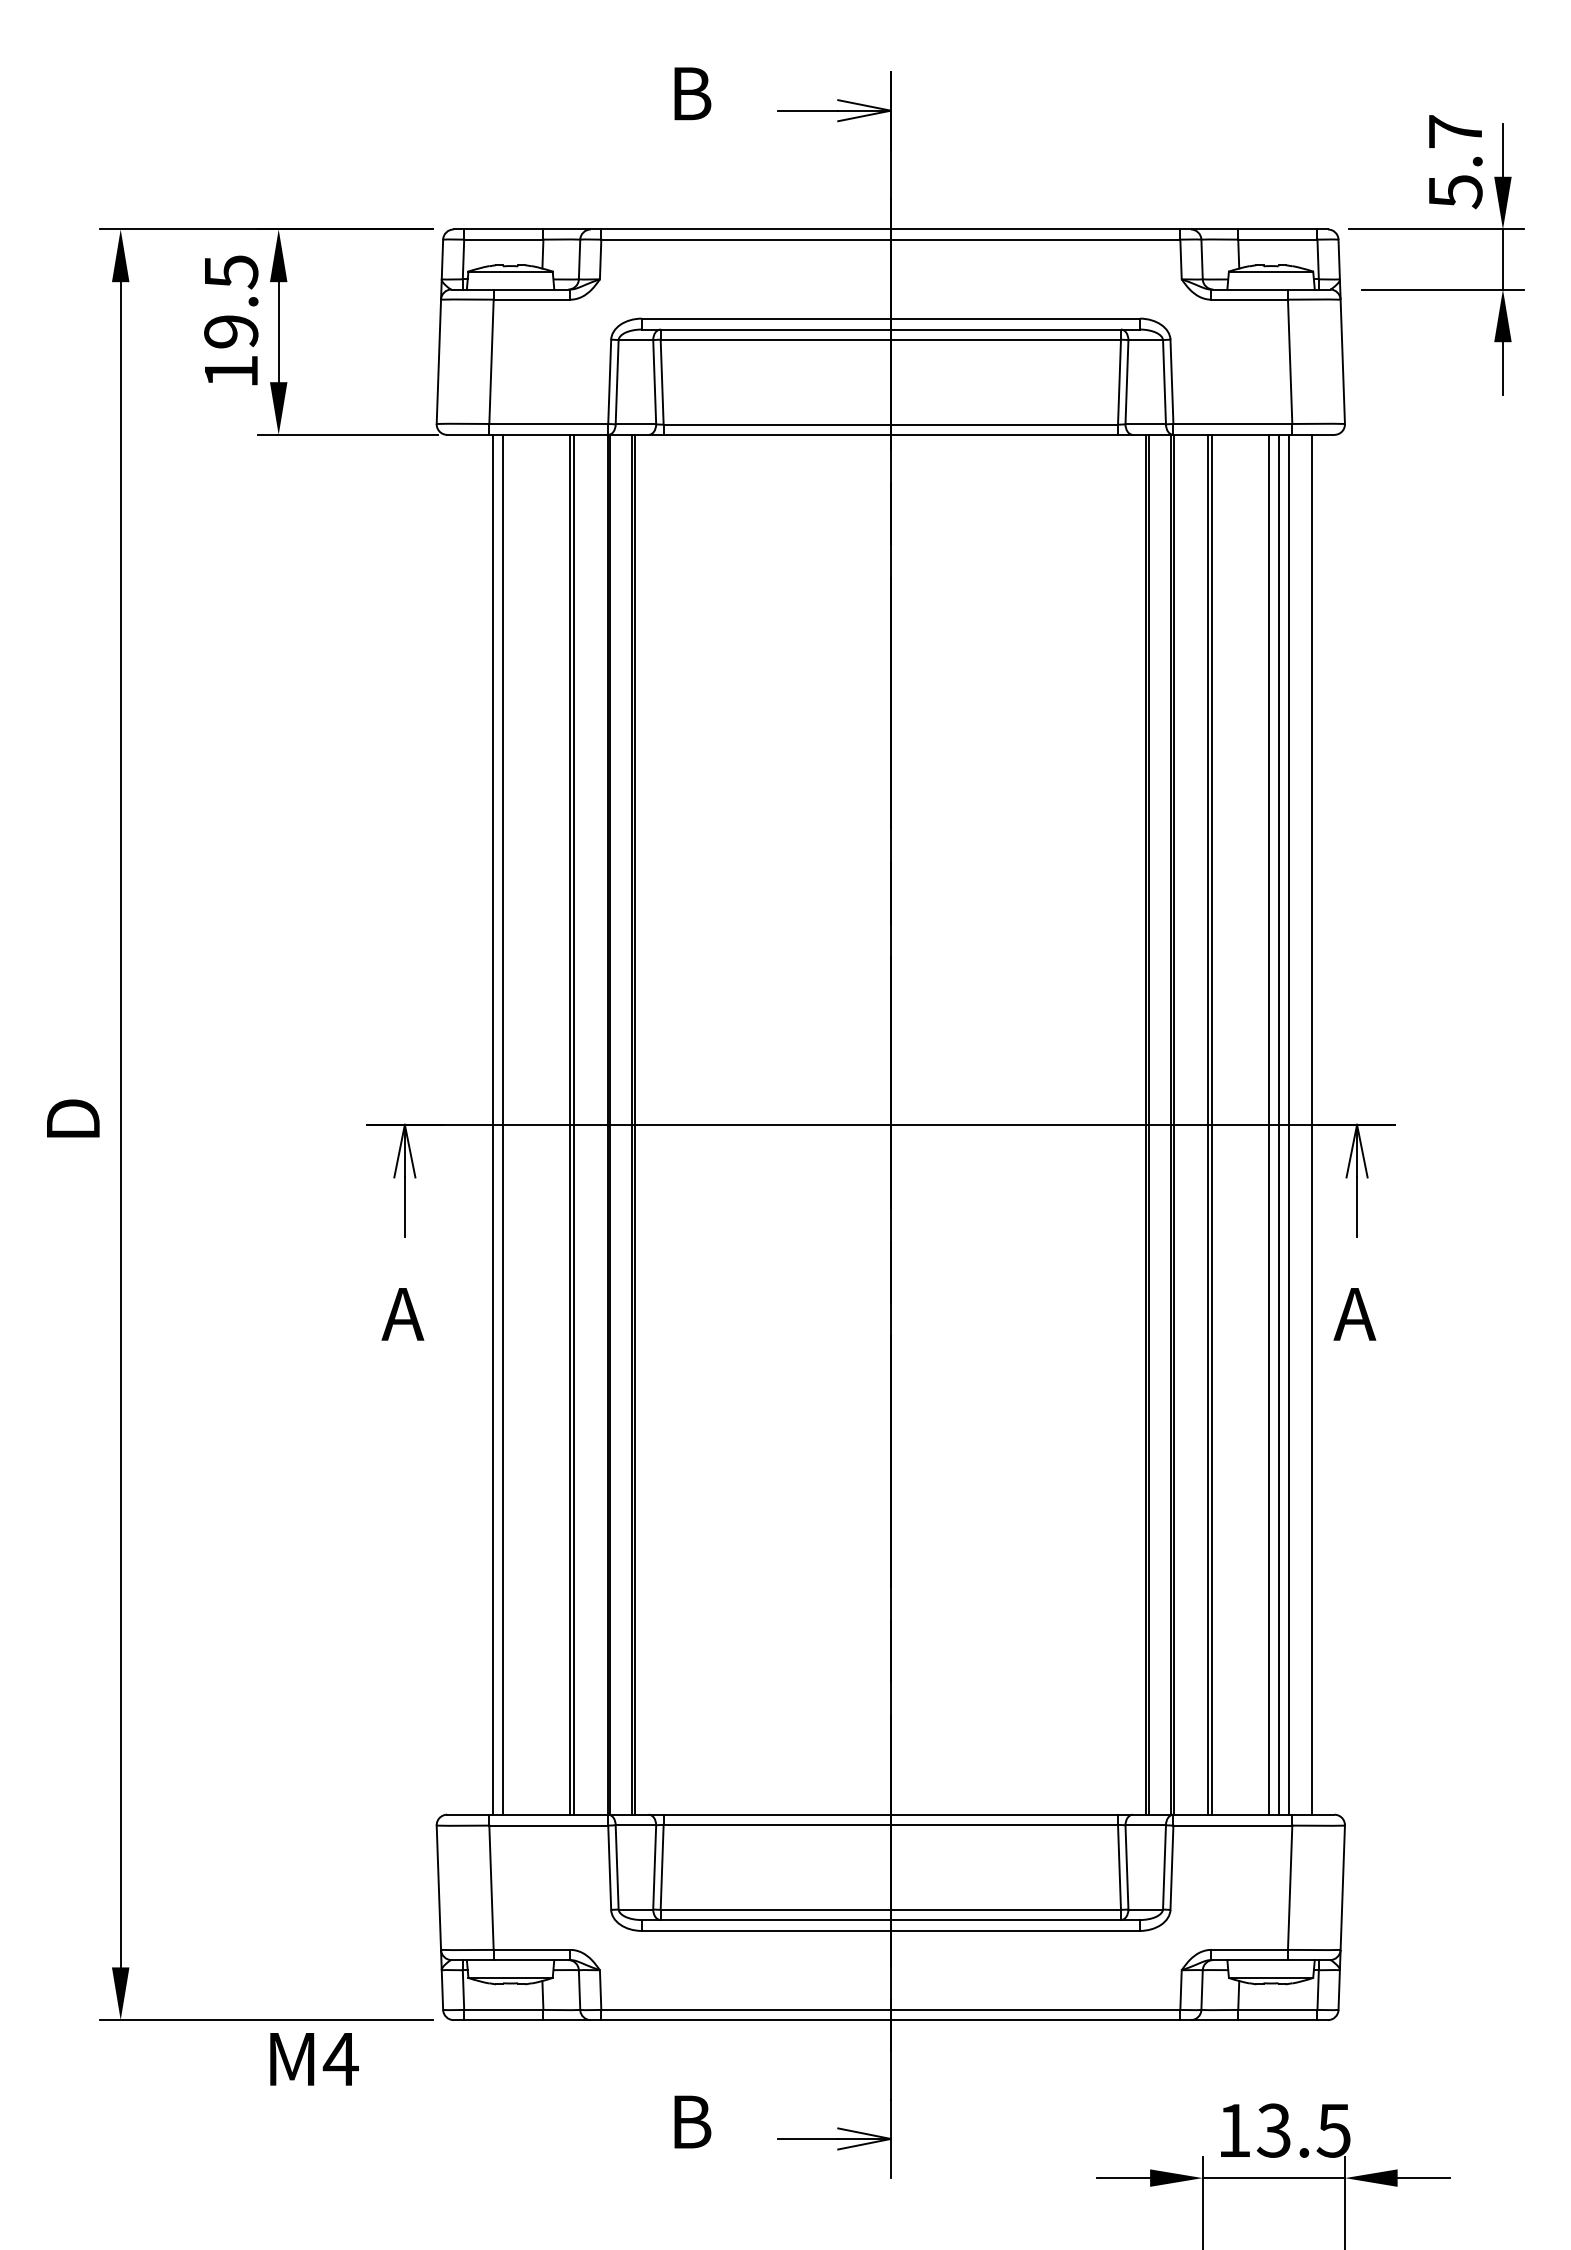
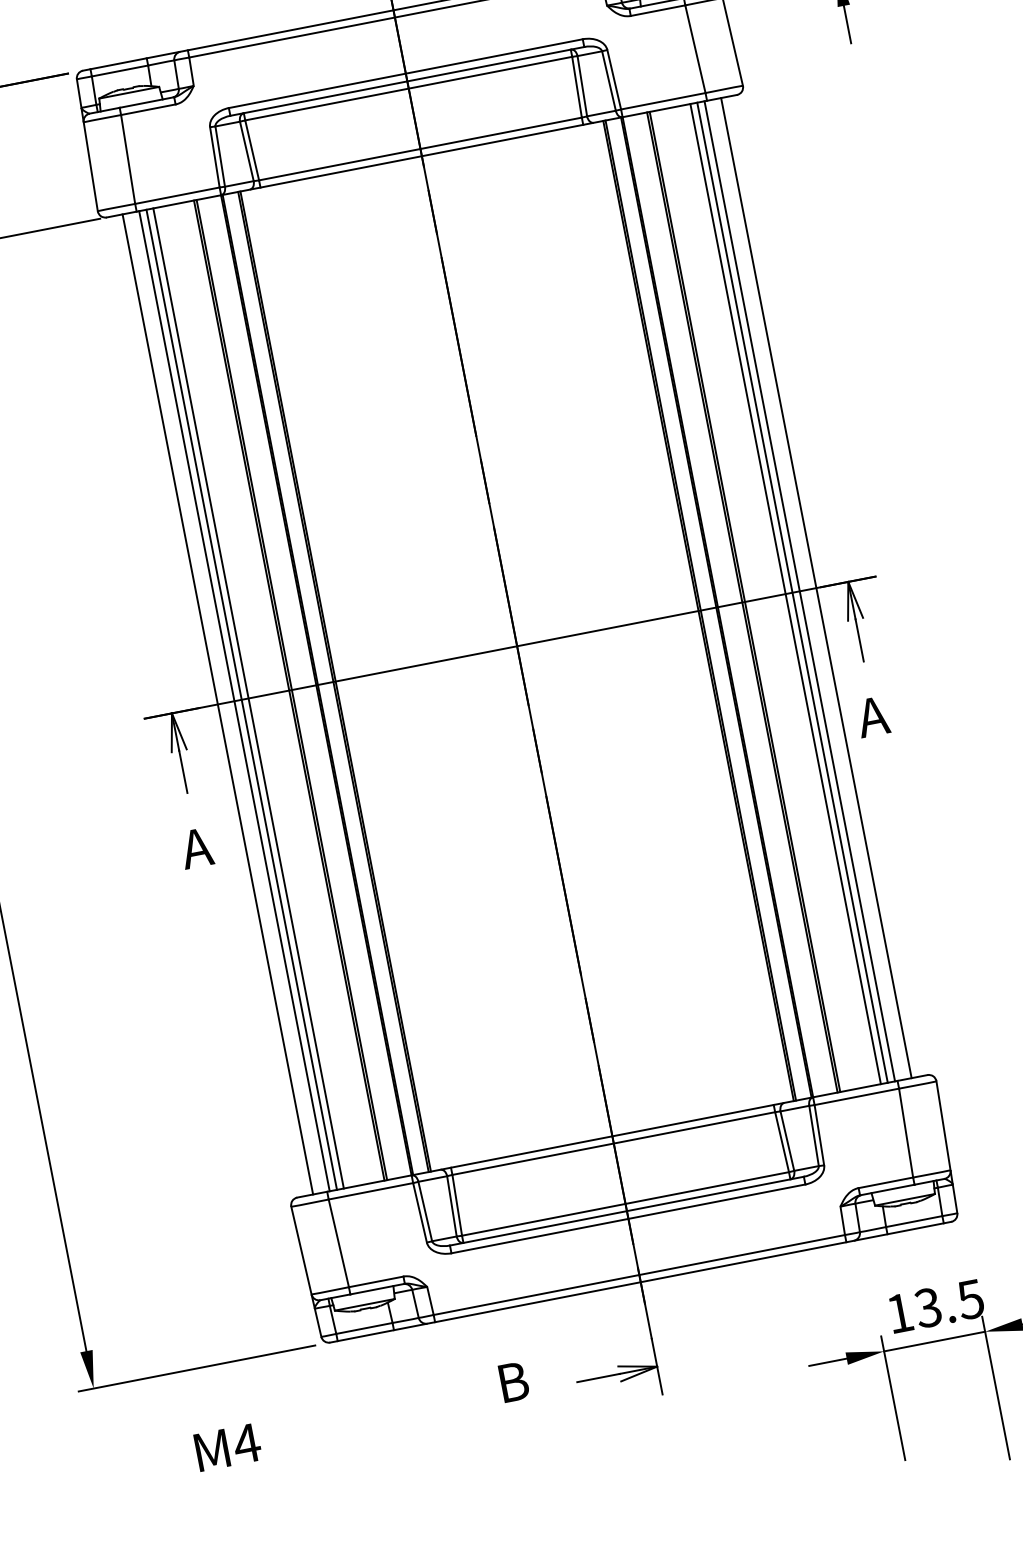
line: (469, 1124) -> (217, 704), added
line: (512, 1124) -> (248, 698), added
text: (314, 2059) -> (228, 1447), moved

